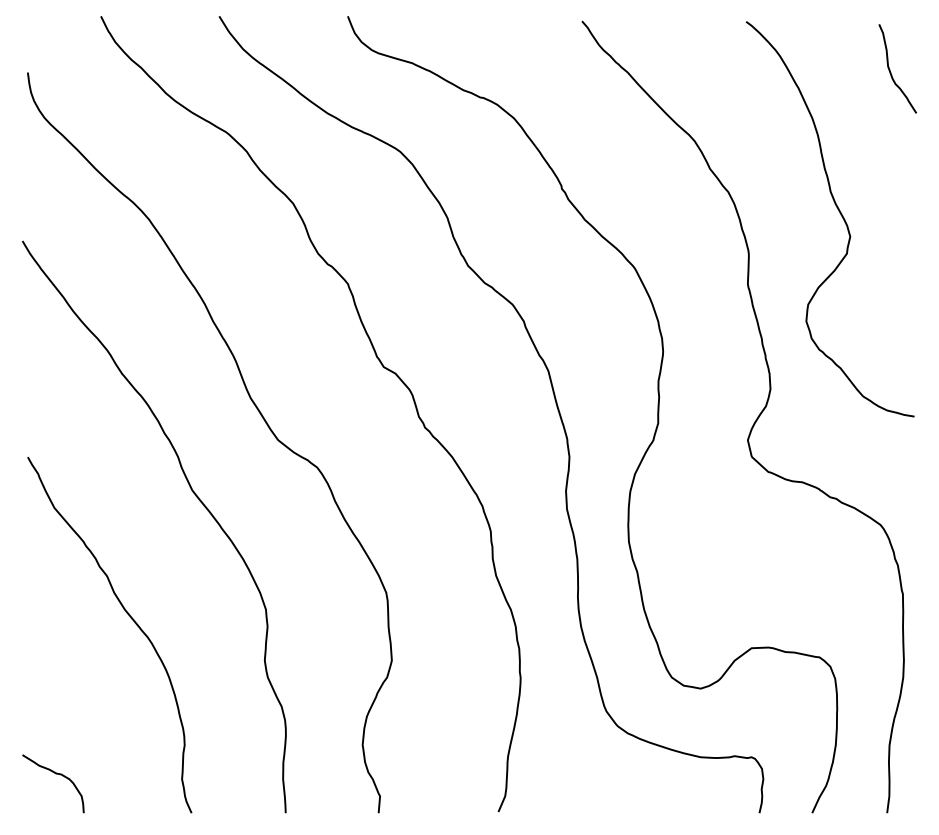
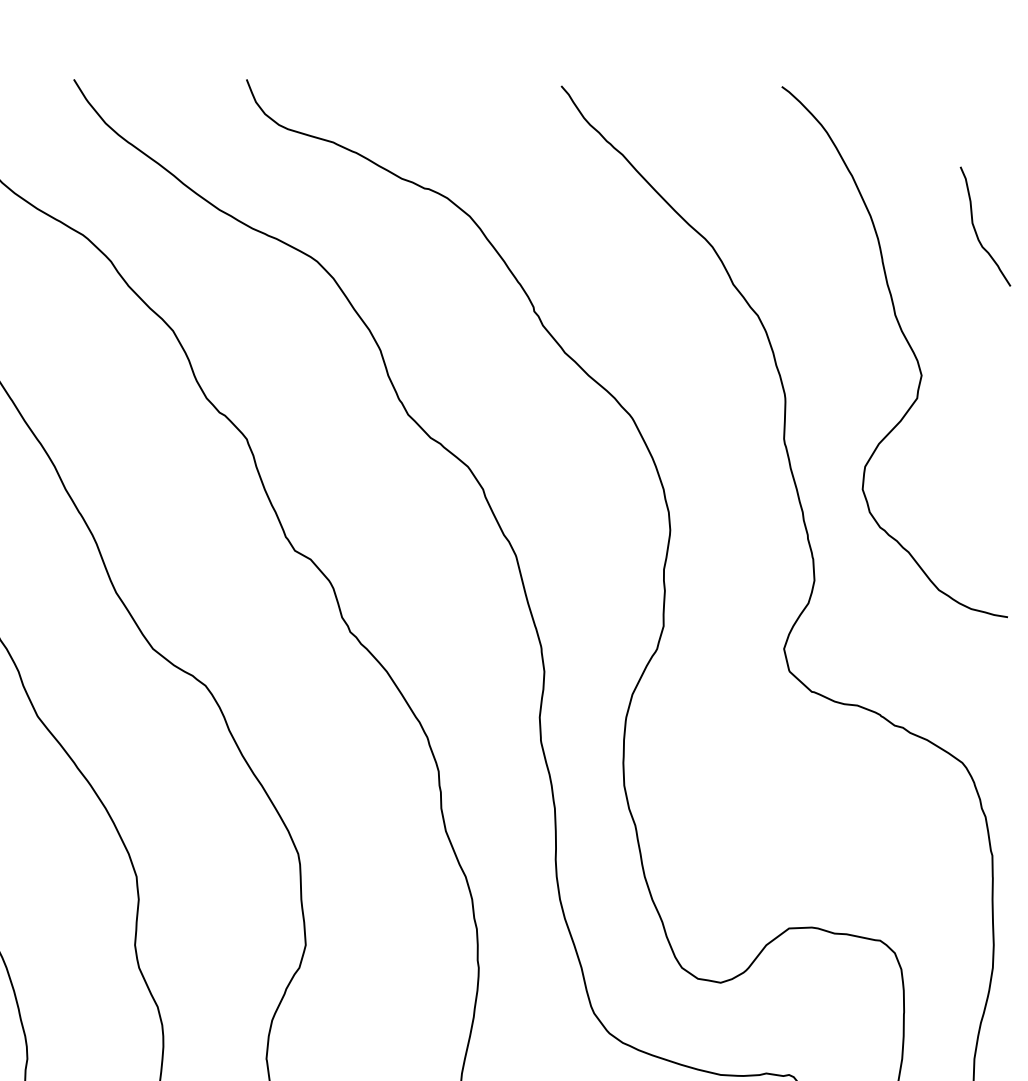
curve: (890, 69) -> (975, 227), moved

